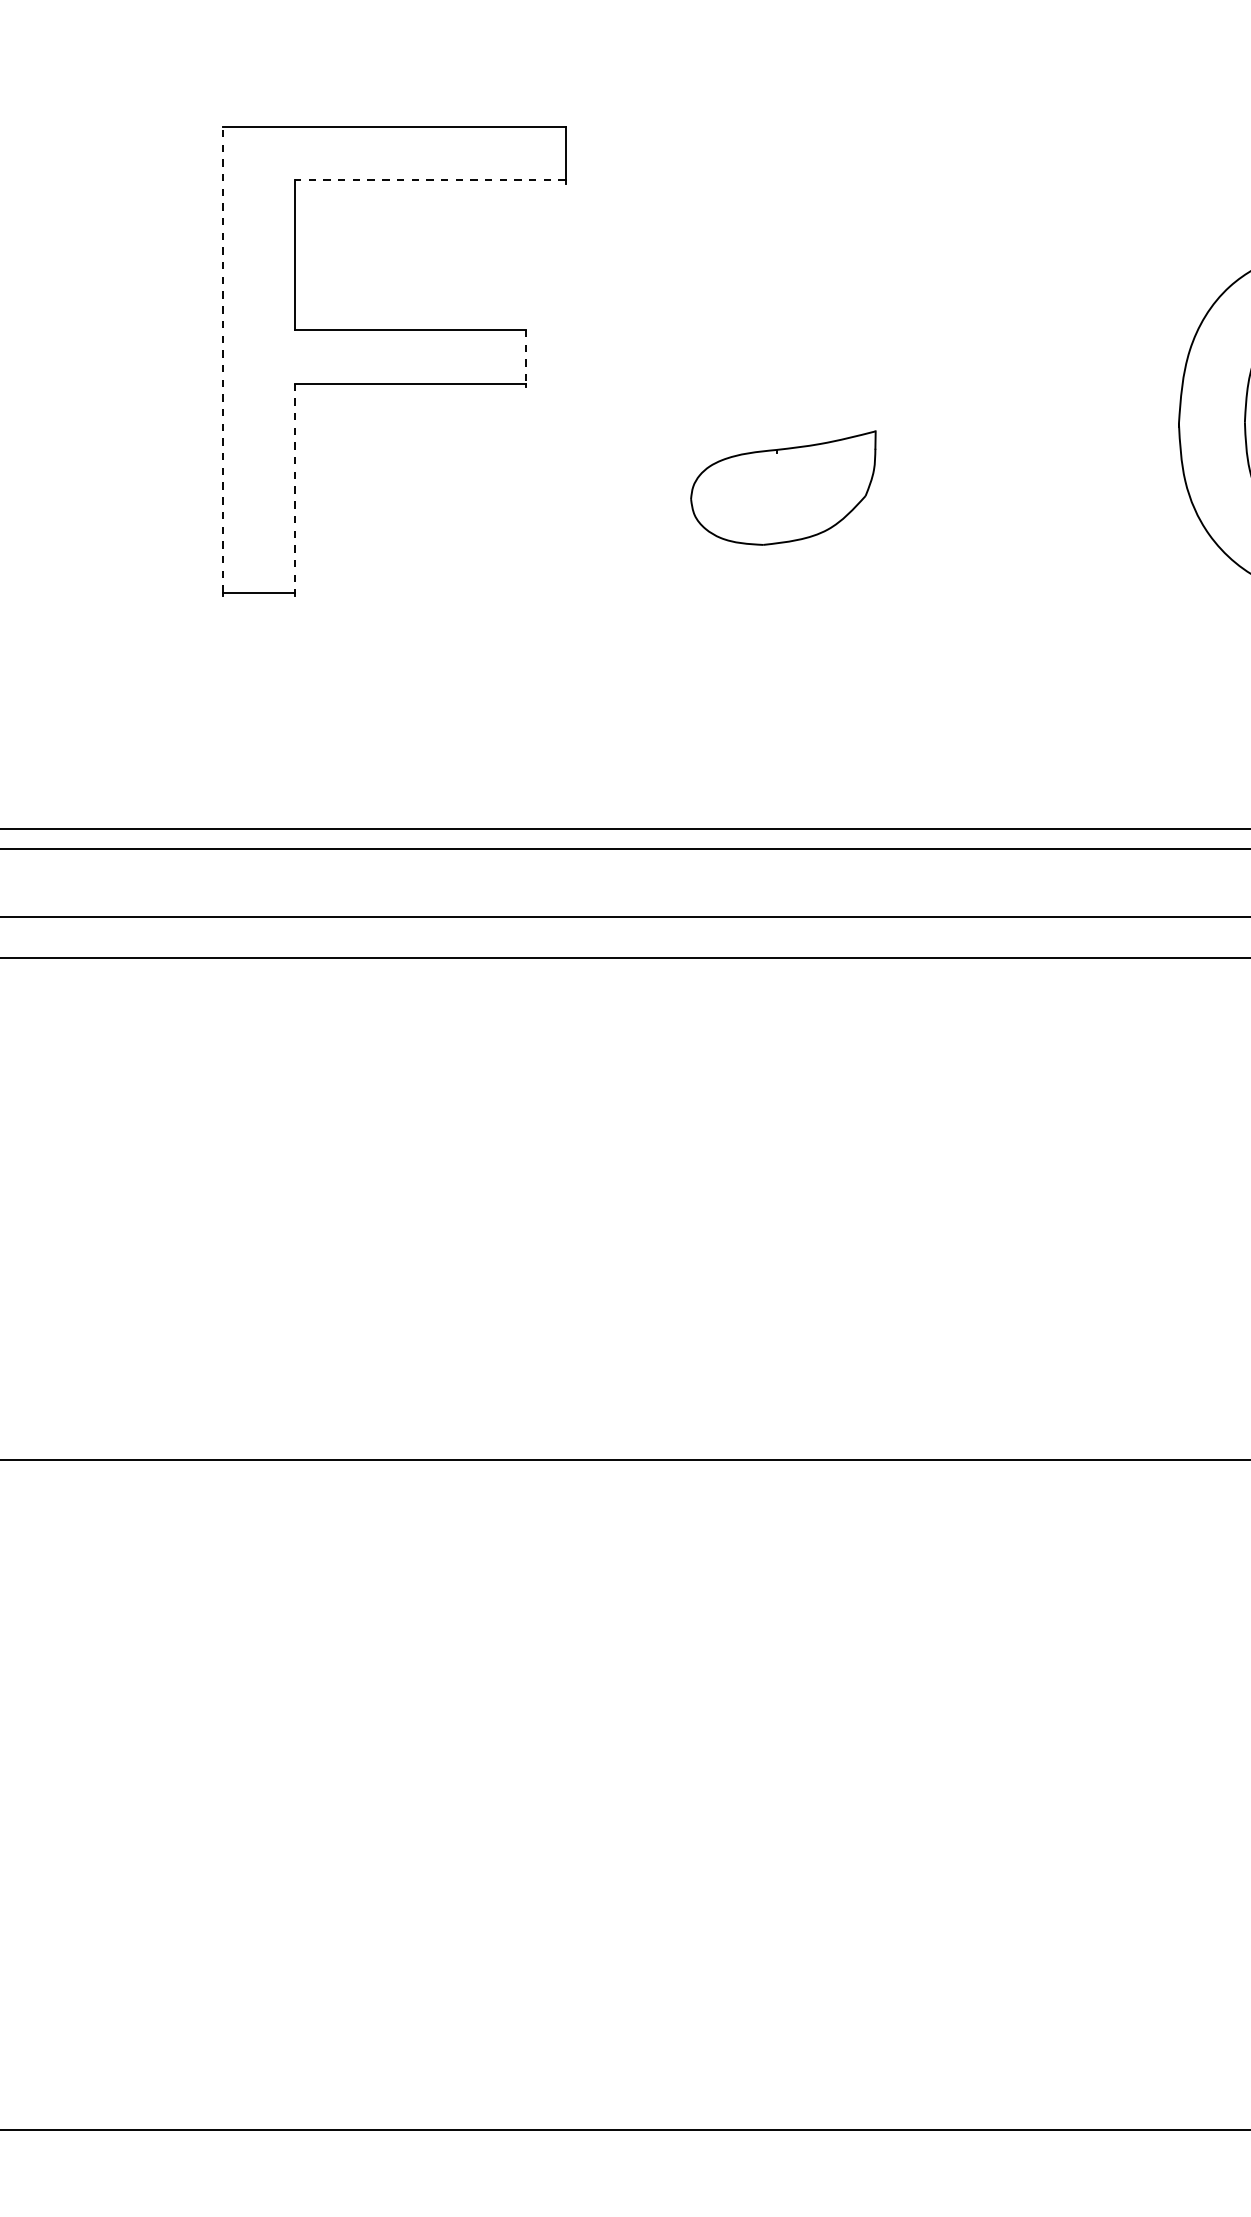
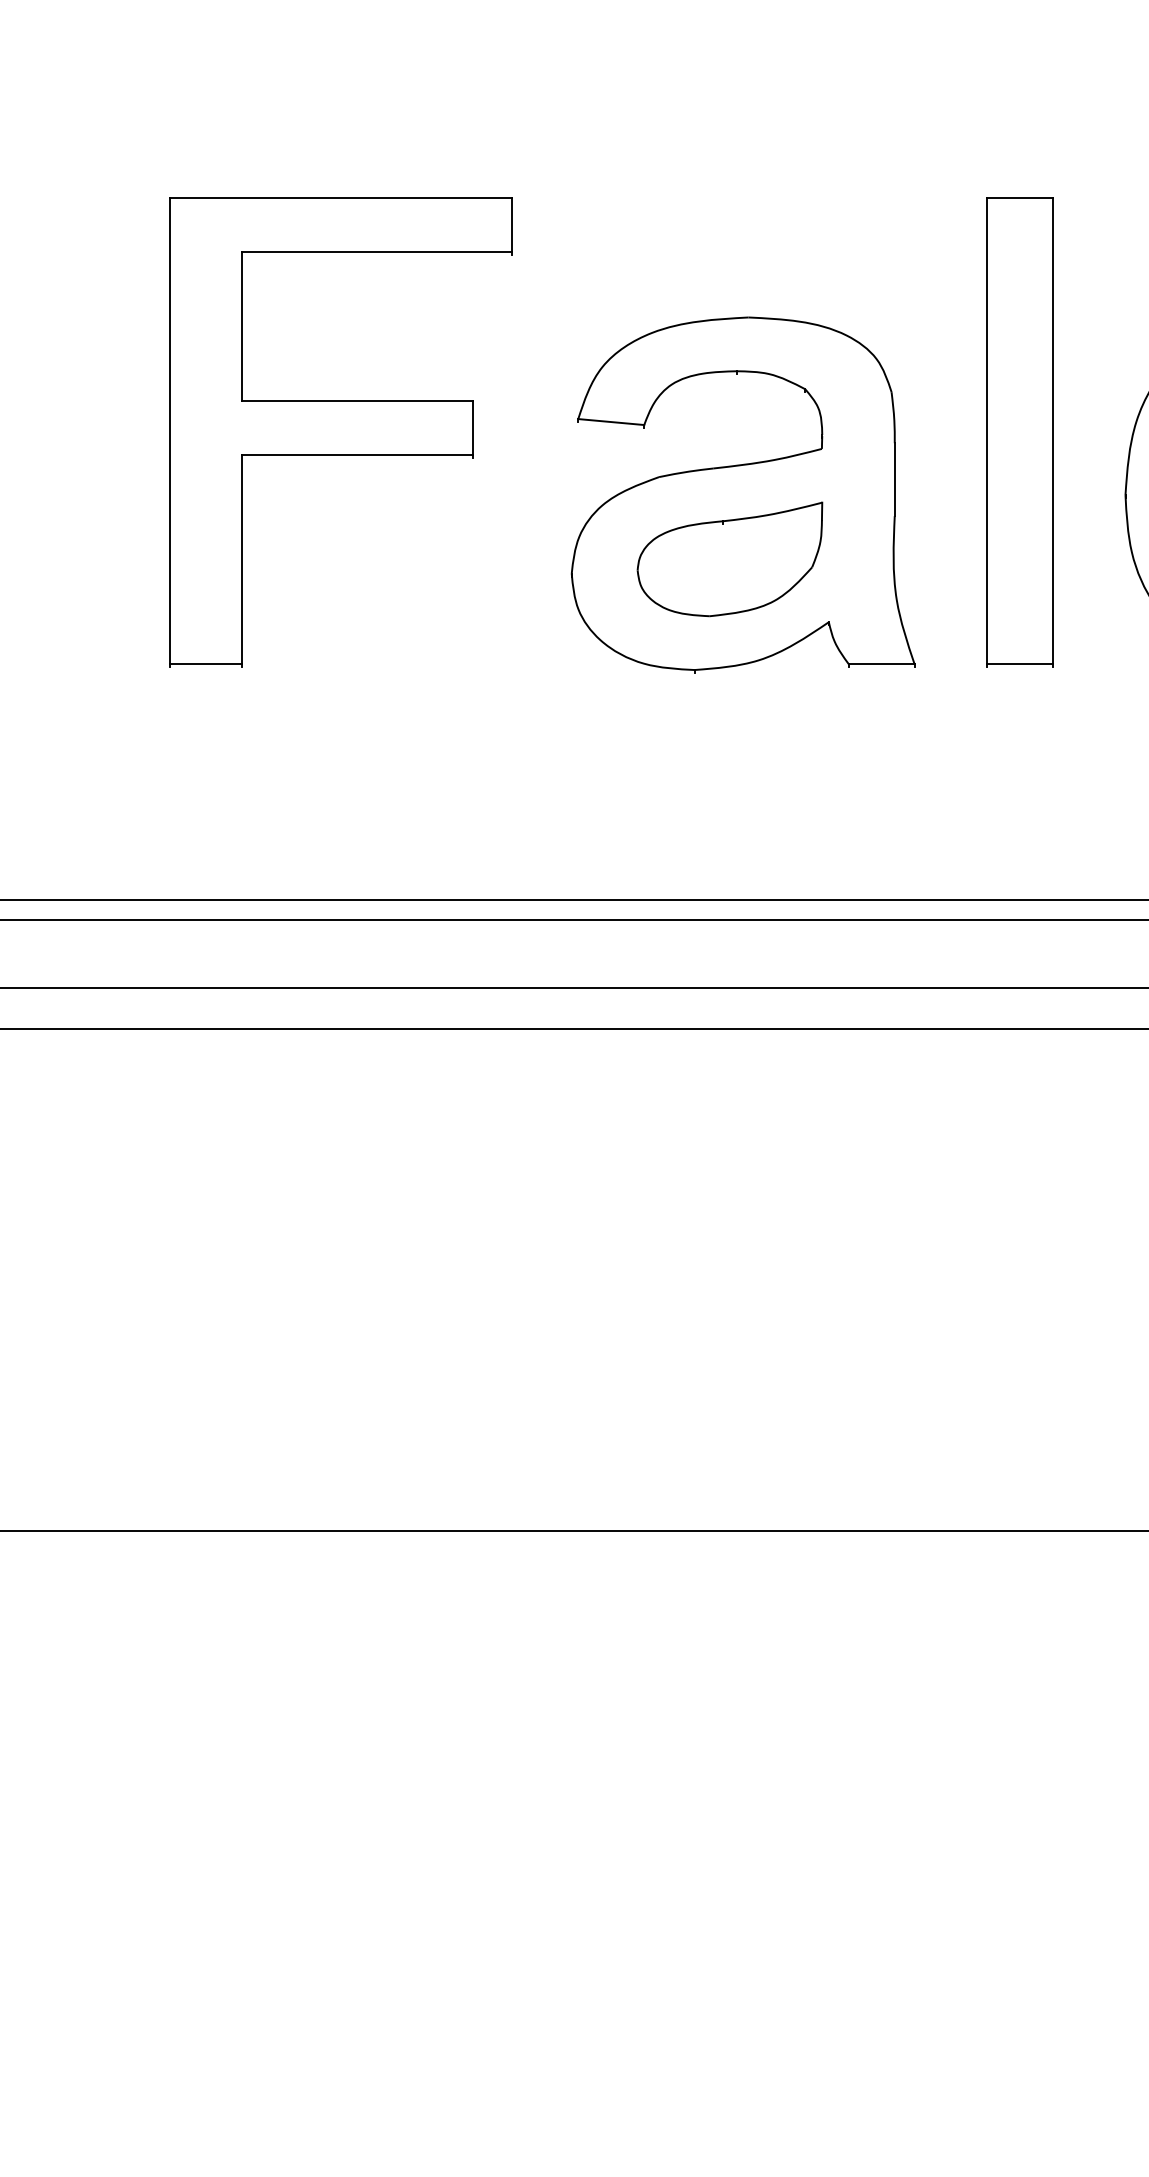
line: (430, 180) -> (377, 251), dashed -> solid
line: (526, 356) -> (473, 427), dashed -> solid
line: (222, 359) -> (169, 430), dashed -> solid
part: (1073, 361) -> (1020, 432), added
part: (796, 423) -> (743, 494), added
line: (295, 488) -> (242, 559), dashed -> solid

